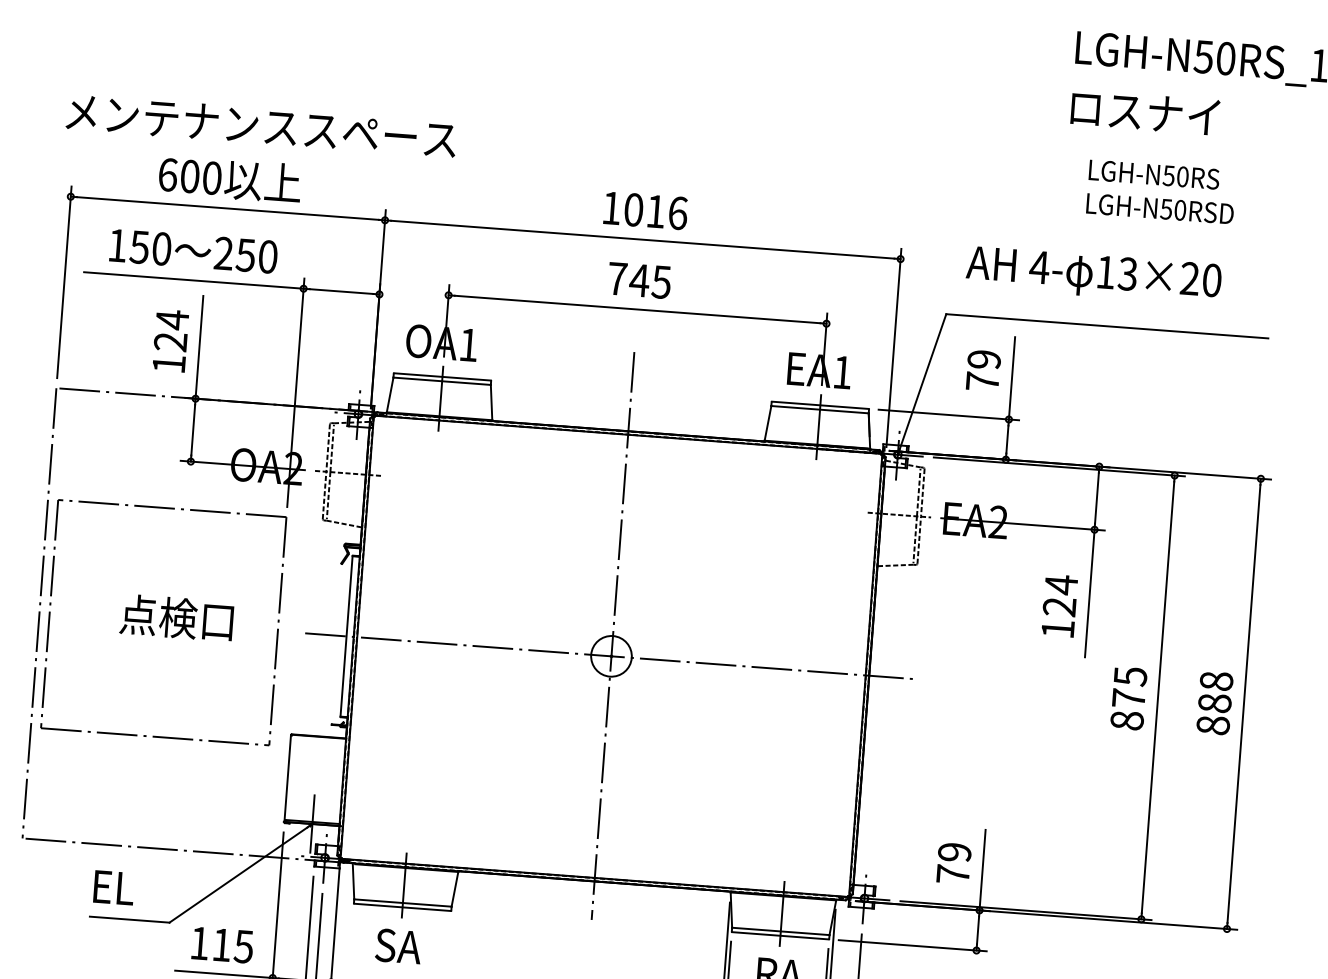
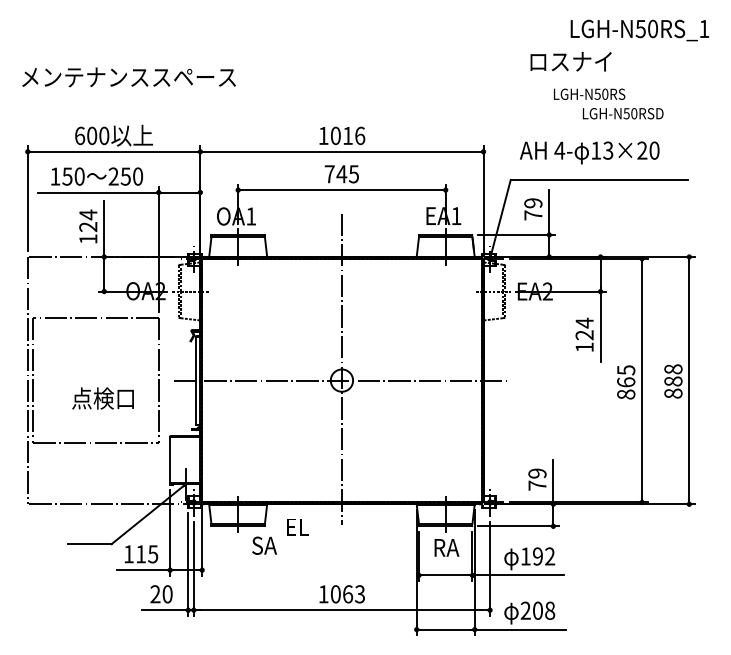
text: (1144, 112) -> (570, 61), moved
text: (260, 126) -> (128, 77), moved
text: (1154, 173) -> (589, 93), moved
text: (175, 617) -> (102, 398), moved
text: (1129, 698) -> (626, 382), 875 -> 865
text: (113, 887) -> (297, 527), moved
text: (398, 945) -> (264, 545), moved

